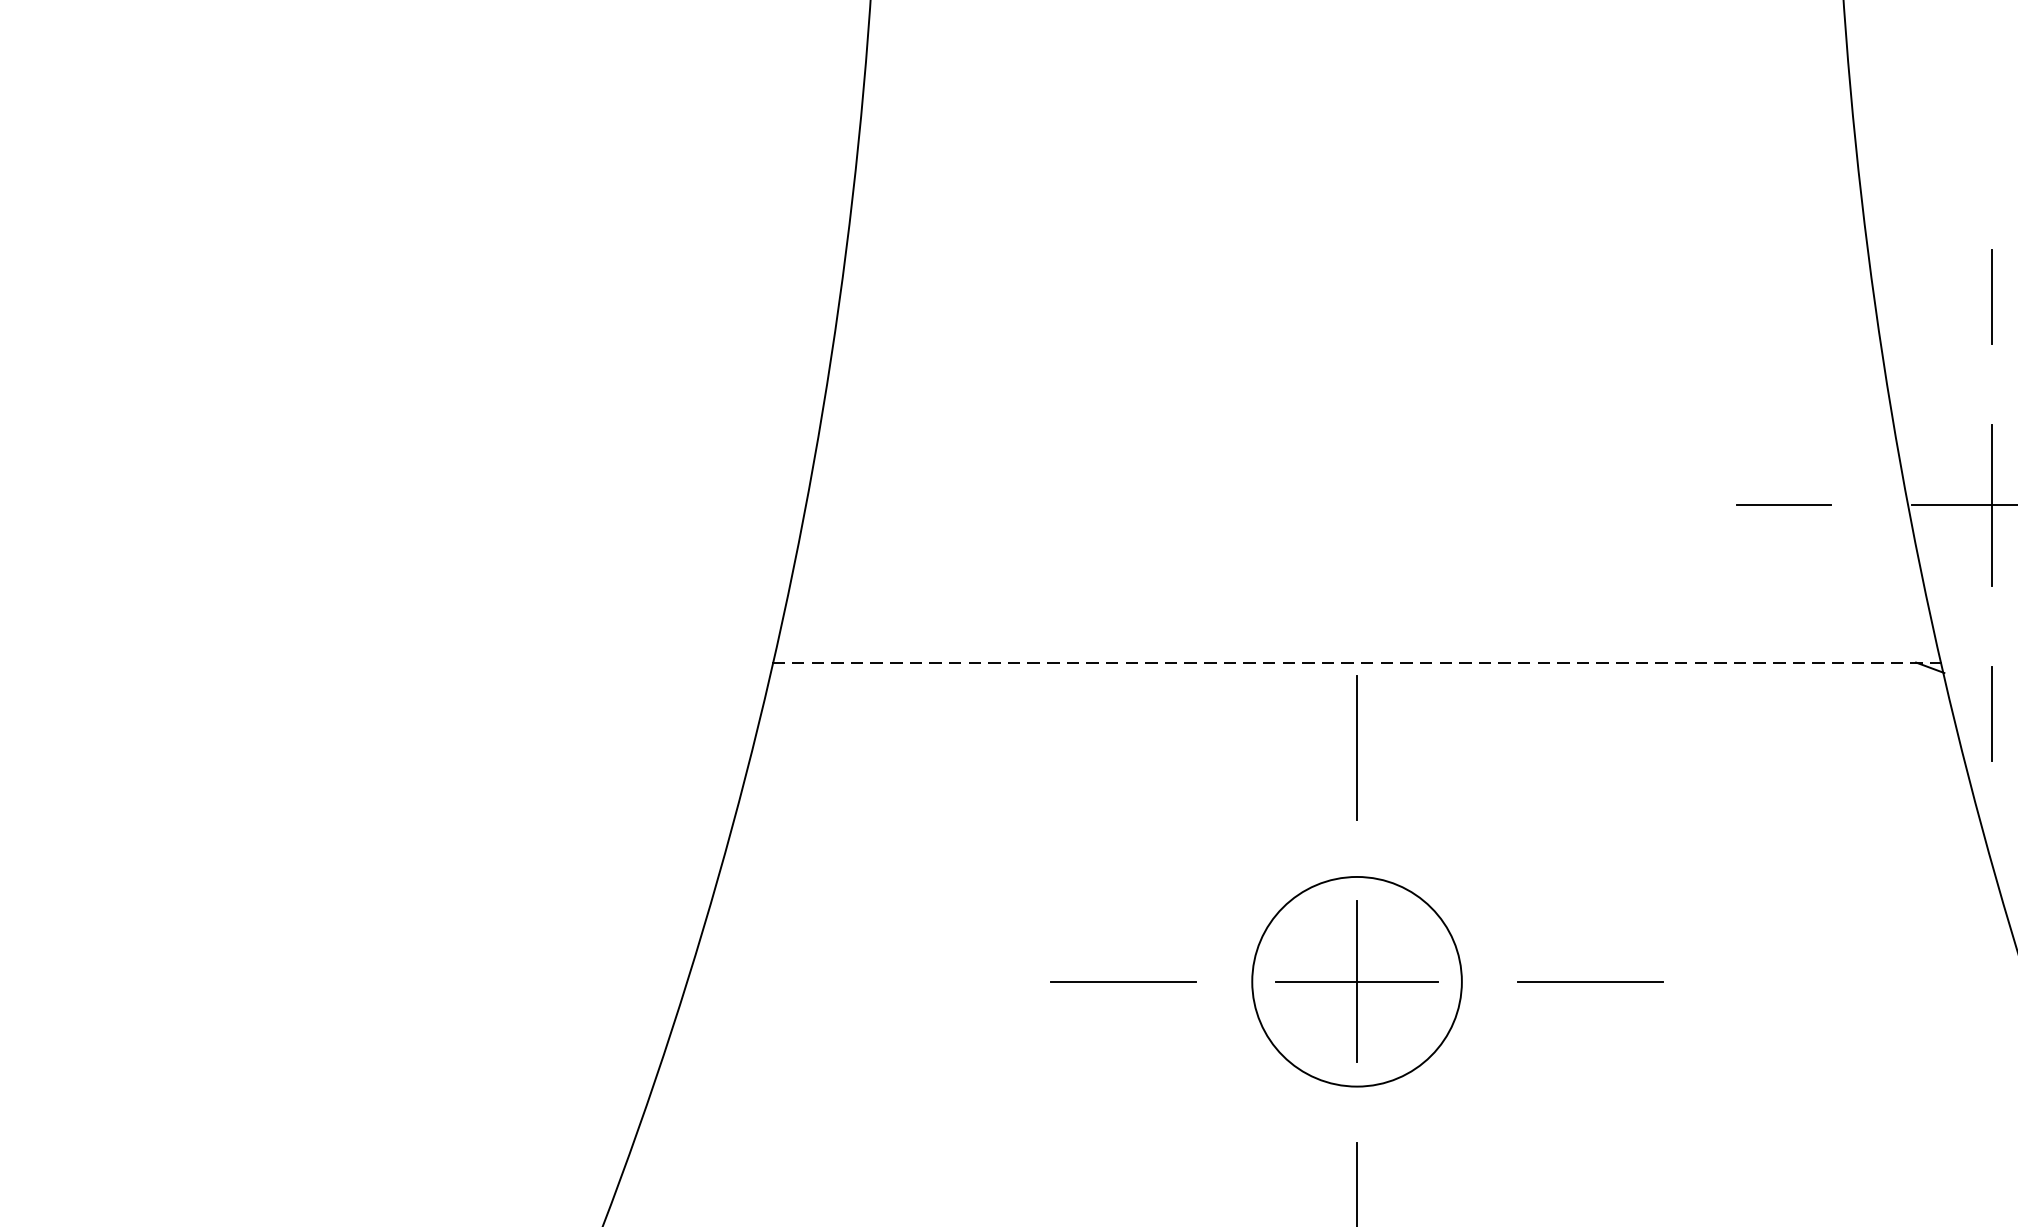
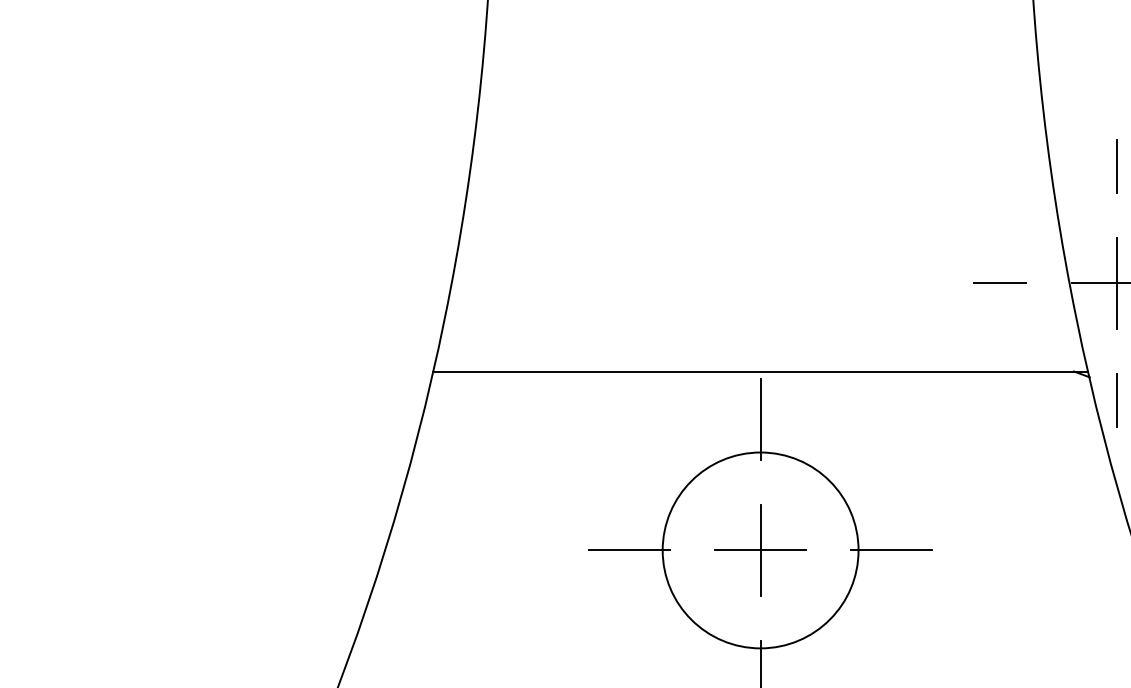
line: (1356, 662) -> (760, 371), dashed -> solid
circle: (1356, 981) -> (760, 550), size x1.67

